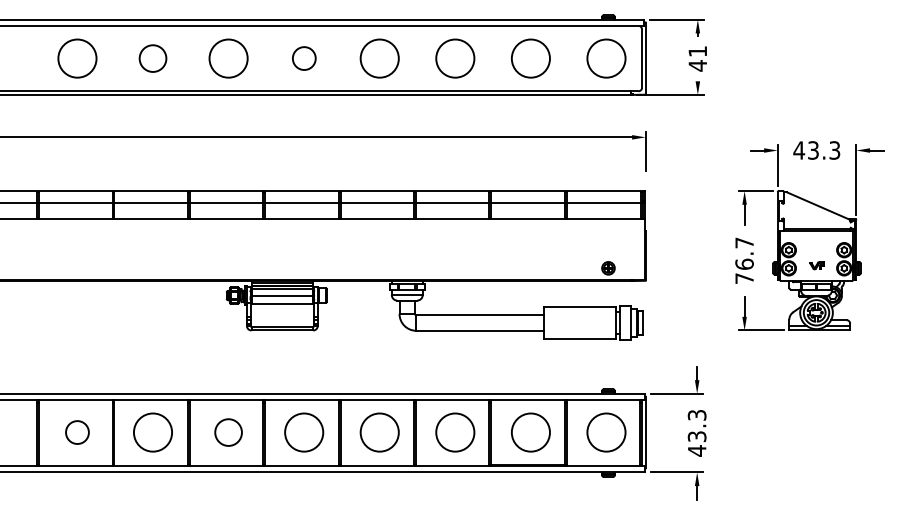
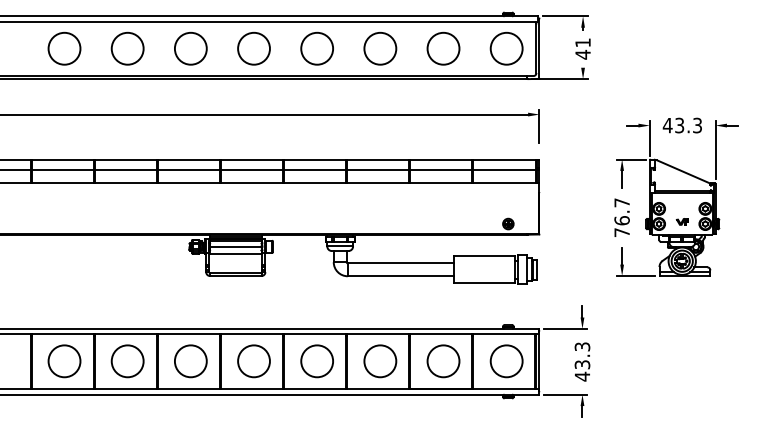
circle: (152, 58) -> (127, 48), size x1.43
circle: (304, 58) -> (254, 48), size x1.67
circle: (77, 432) -> (64, 361), size x1.67
circle: (228, 432) -> (190, 361), size x1.43

